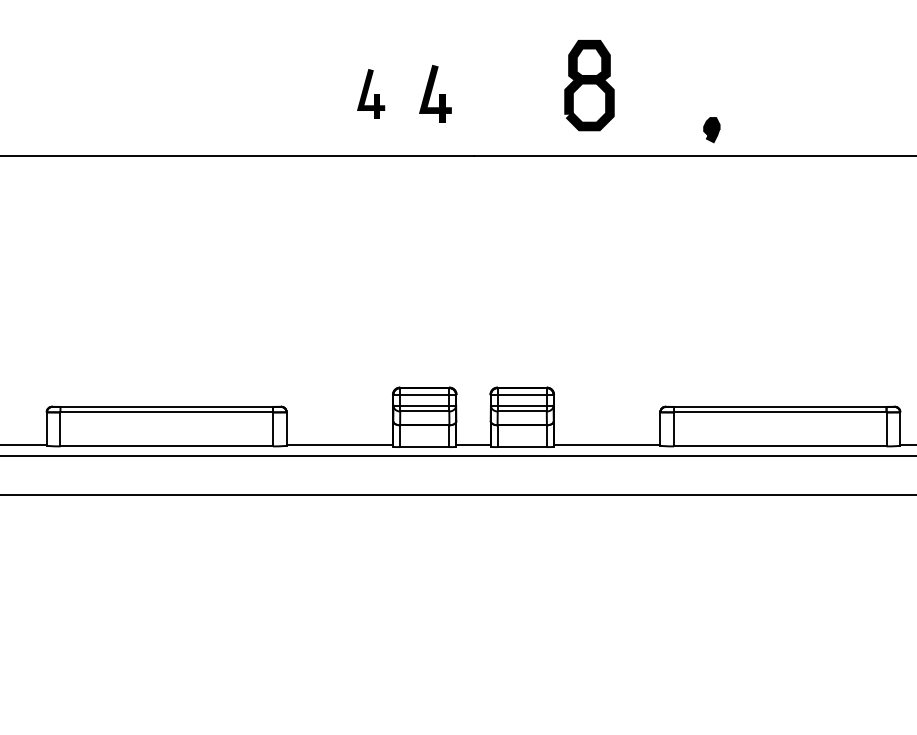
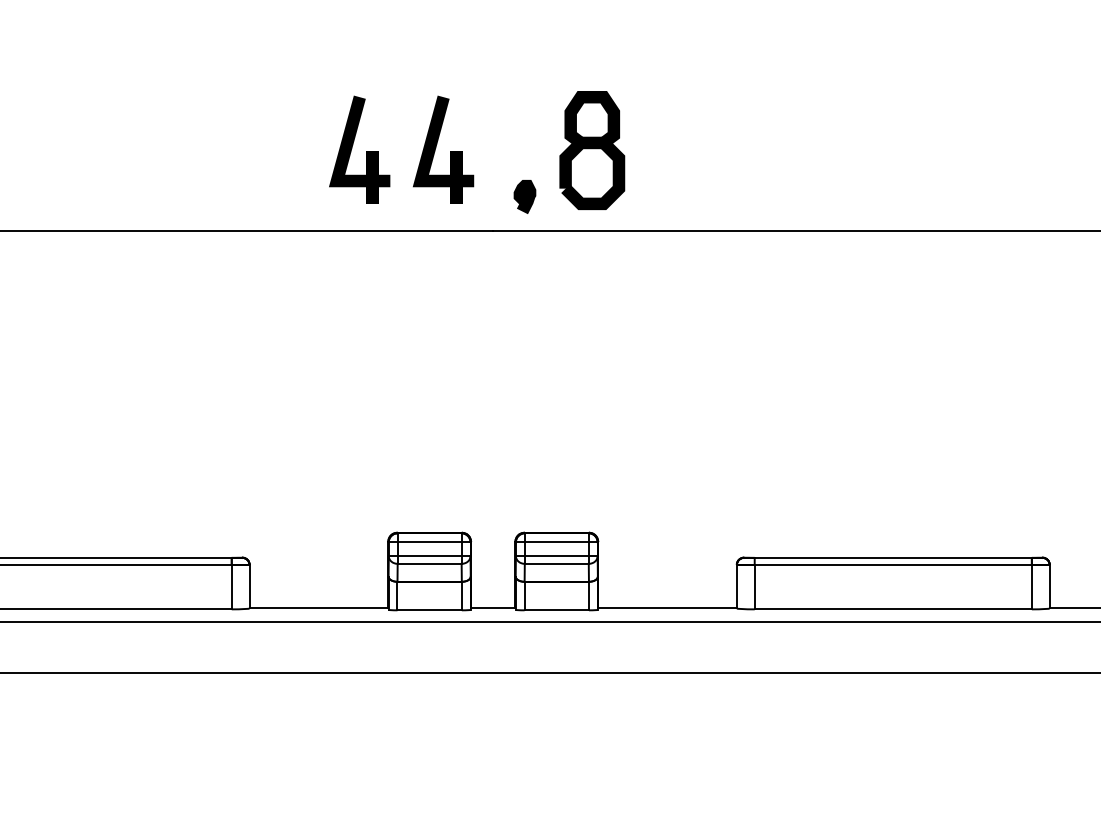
part: (589, 85) -> (592, 150), moved
part: (370, 93) -> (358, 149), size x1.67
part: (435, 93) -> (443, 149), size x1.43
part: (711, 130) -> (524, 197), moved

